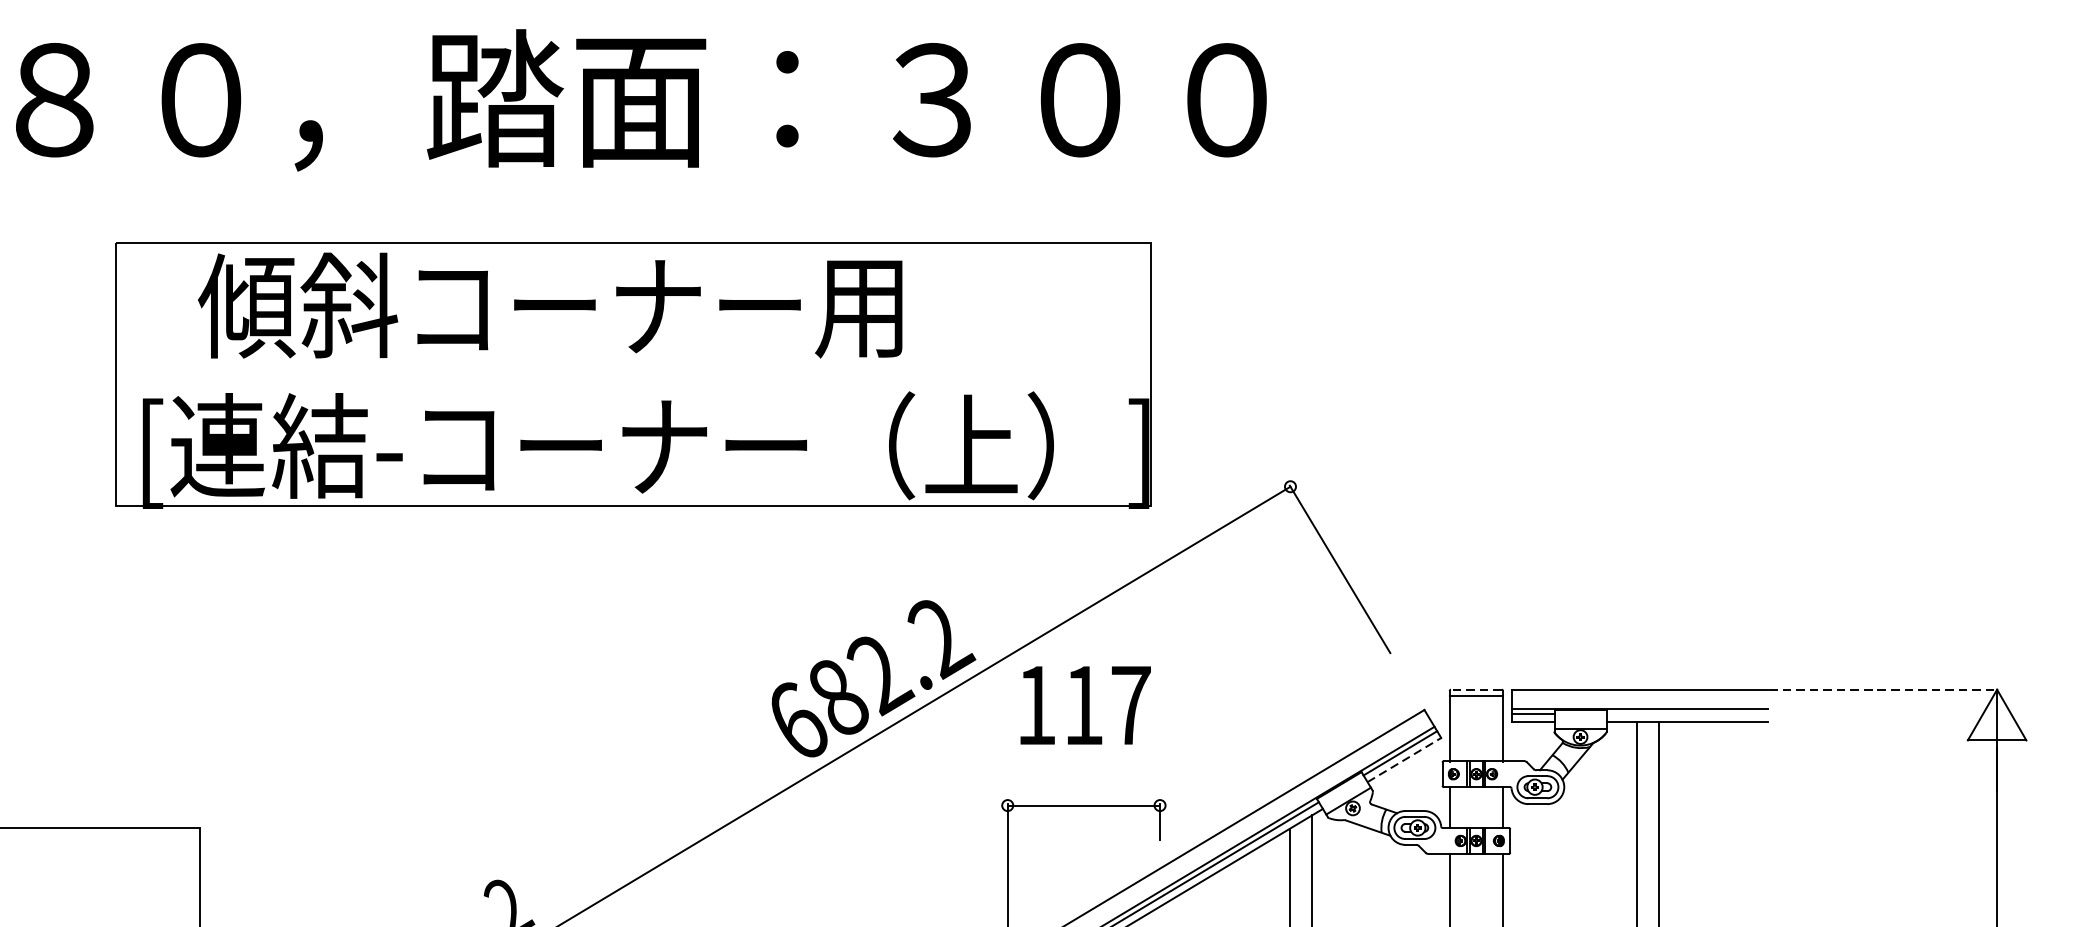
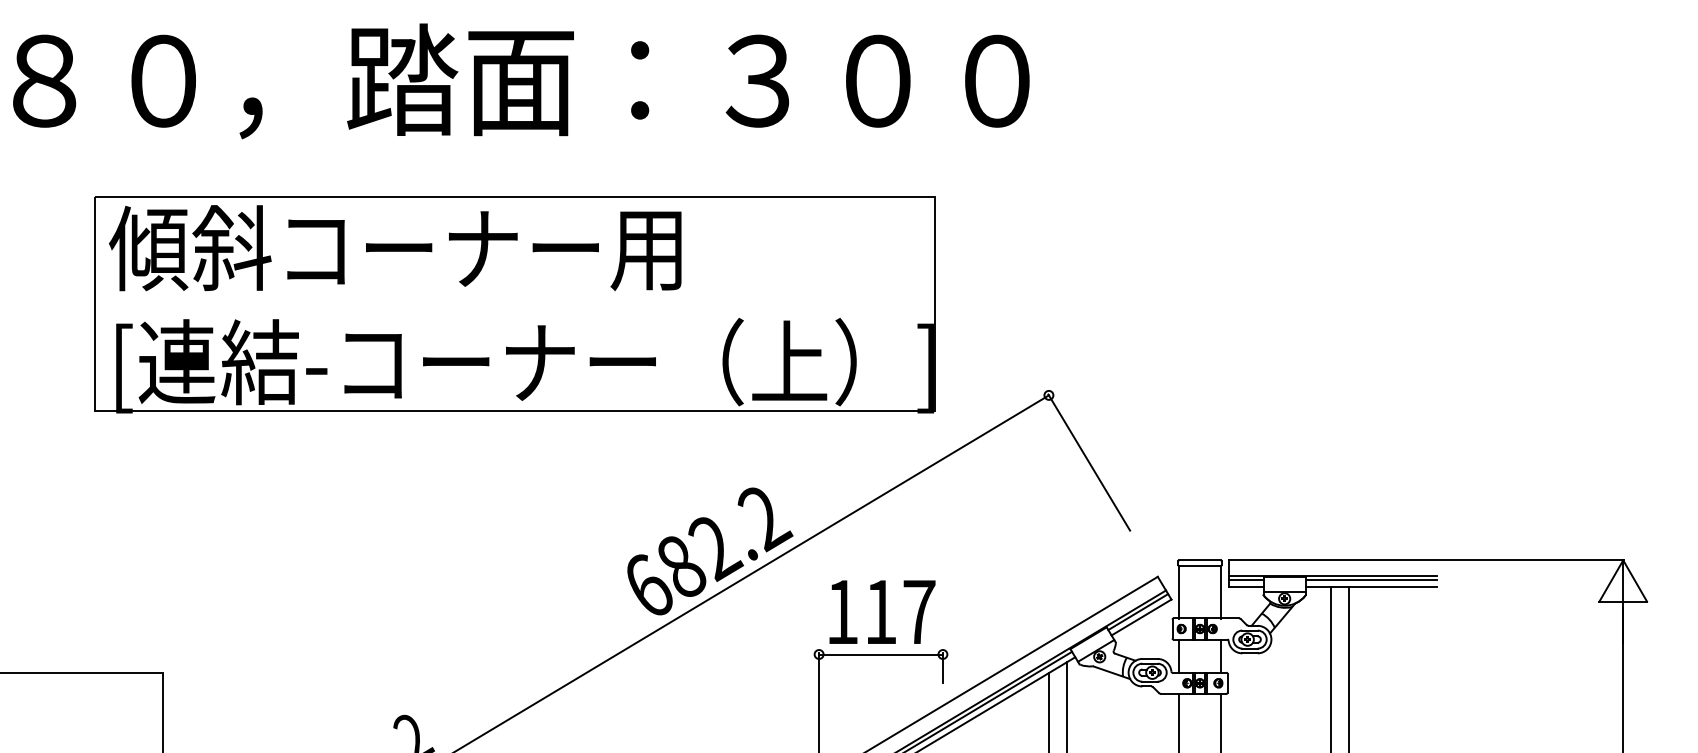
text: (550, 306) -> (395, 248), moved
line: (1476, 689) -> (1200, 560), dashed -> solid
line: (1884, 689) -> (1531, 560), dashed -> solid
text: (1085, 704) -> (882, 611), moved
line: (1686, 714) -> (1370, 580), added
line: (1404, 760) -> (1141, 617), dashed -> solid

